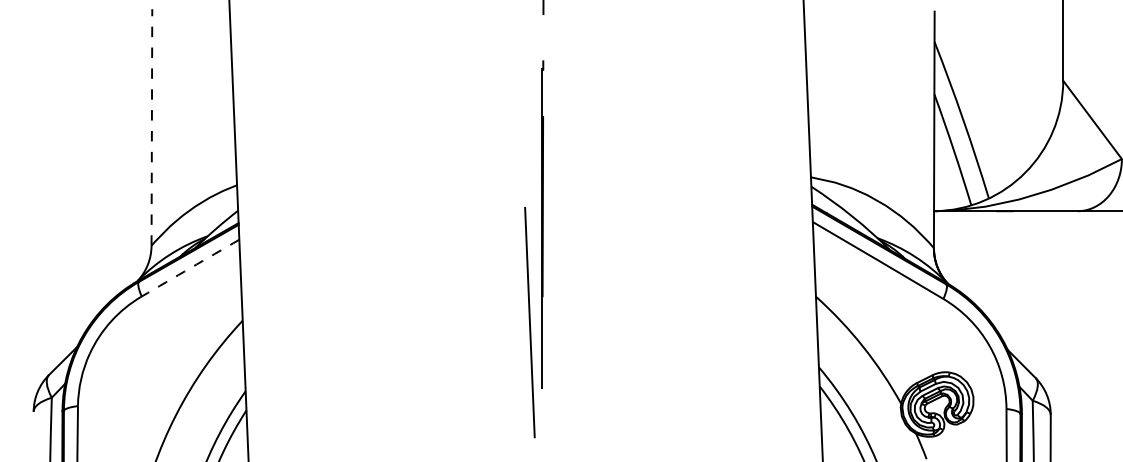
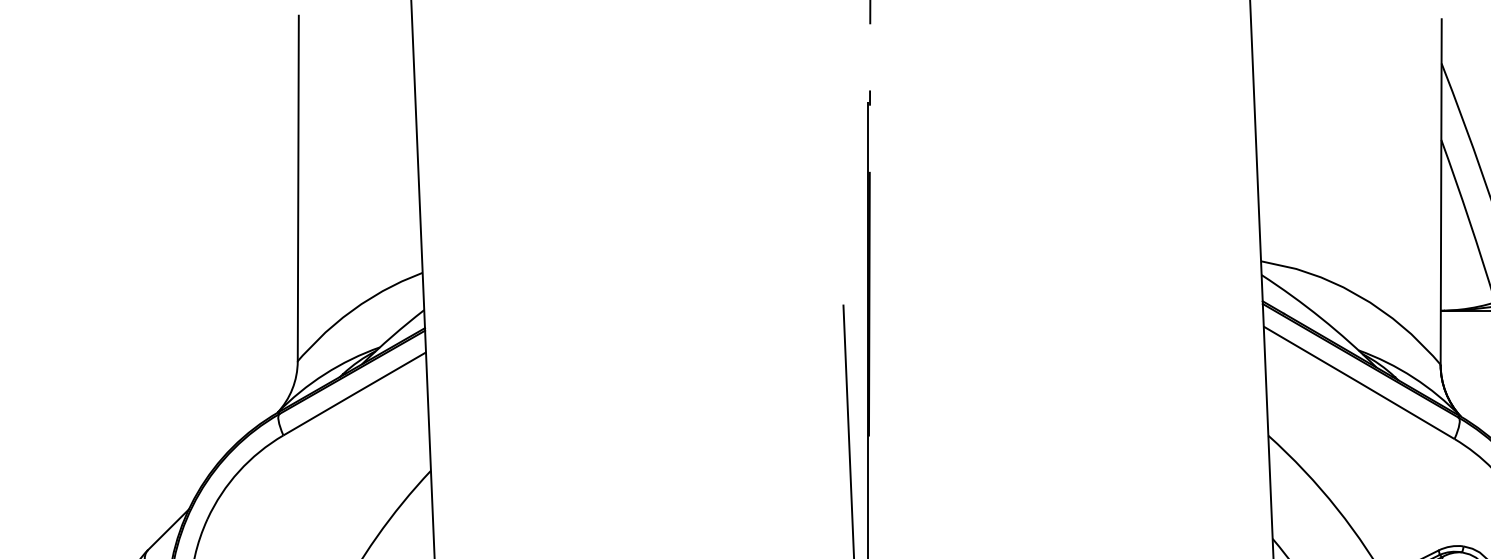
line: (151, 126) -> (297, 187), dashed -> solid
arc: (190, 268) -> (354, 394), dashed -> solid

